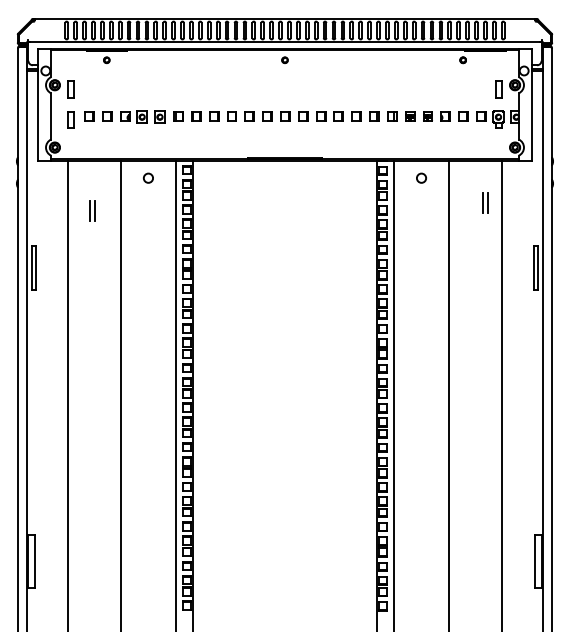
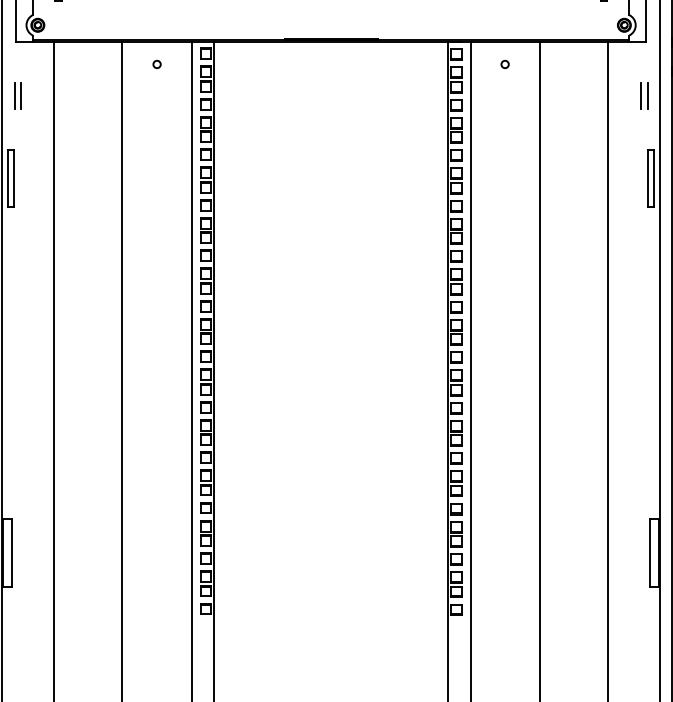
circle: (148, 178) -> (157, 64), size x0.62
circle: (421, 178) -> (505, 64), size x0.62
part: (485, 202) -> (644, 95), moved
part: (92, 210) -> (18, 95), moved

